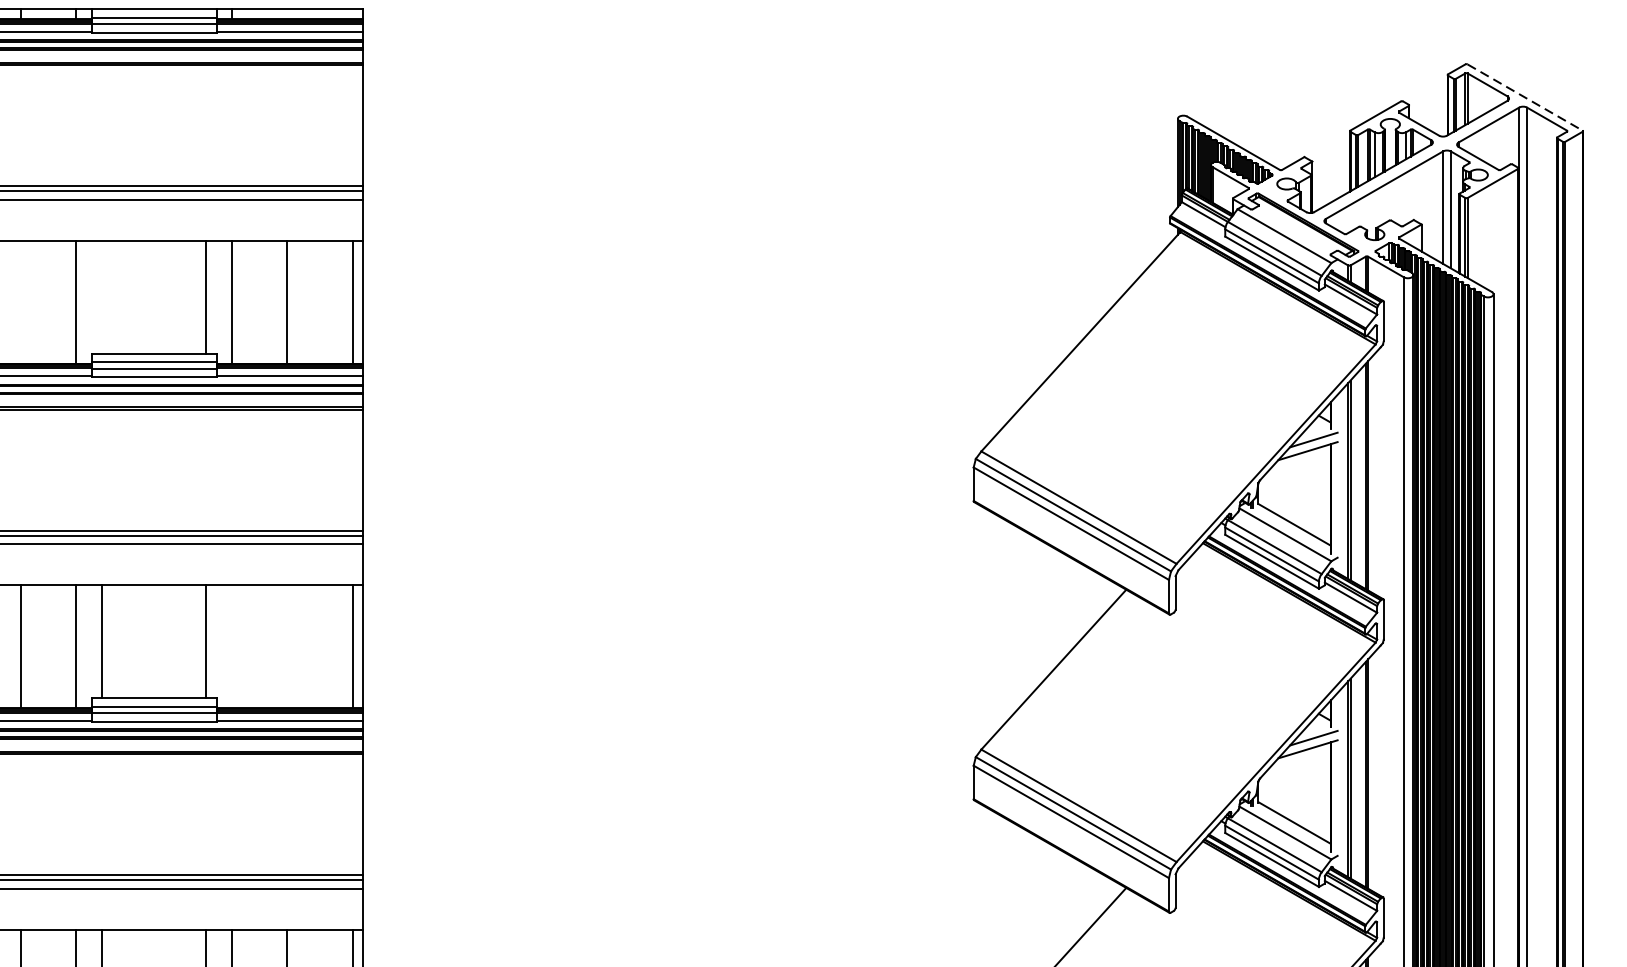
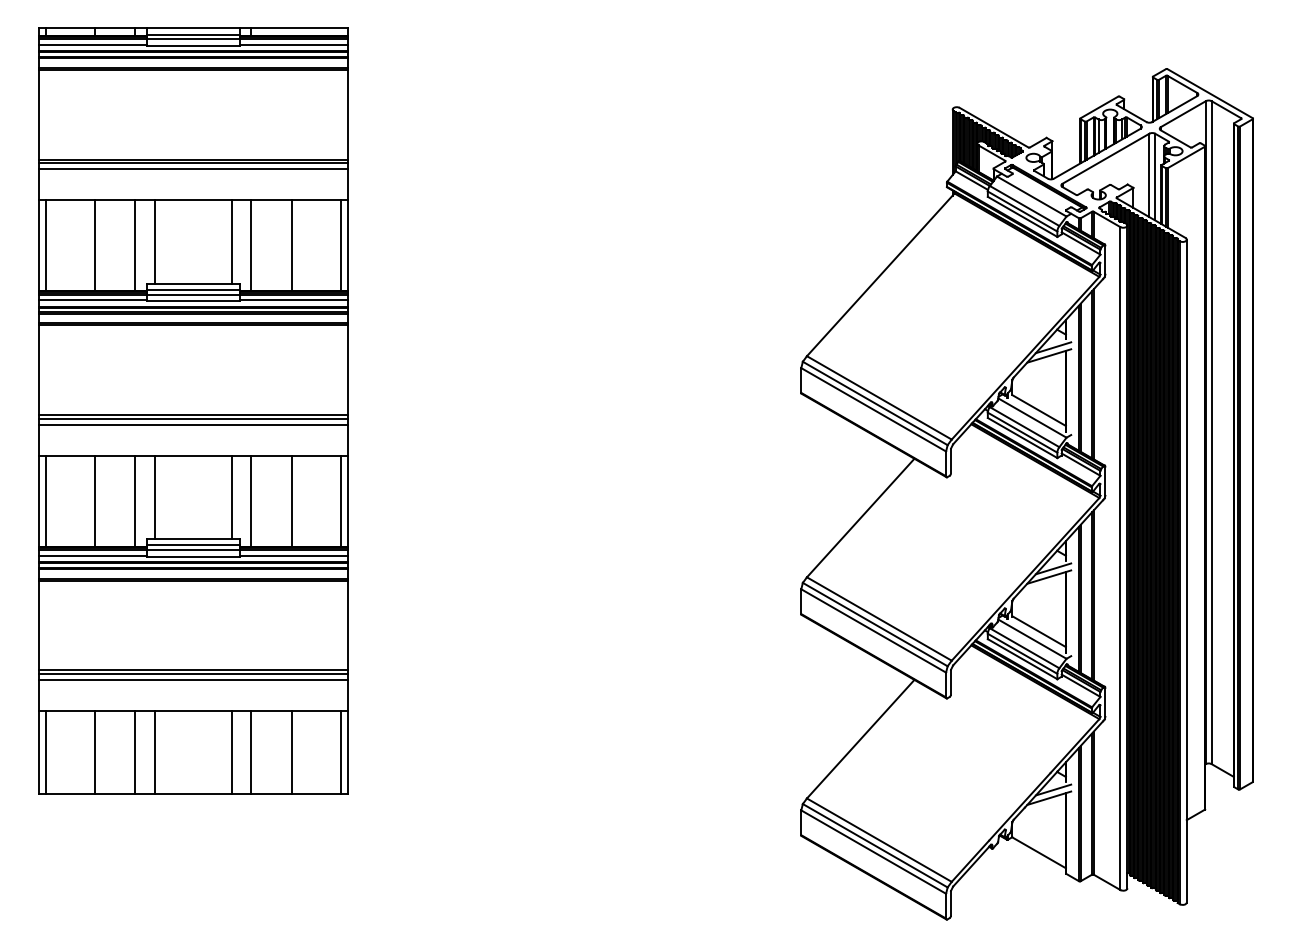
line: (1525, 97) -> (1210, 93), dashed -> solid
line: (101, 296) -> (154, 241), added
line: (20, 302) -> (94, 245), added
line: (232, 646) -> (251, 500), added
line: (287, 646) -> (292, 500), added

